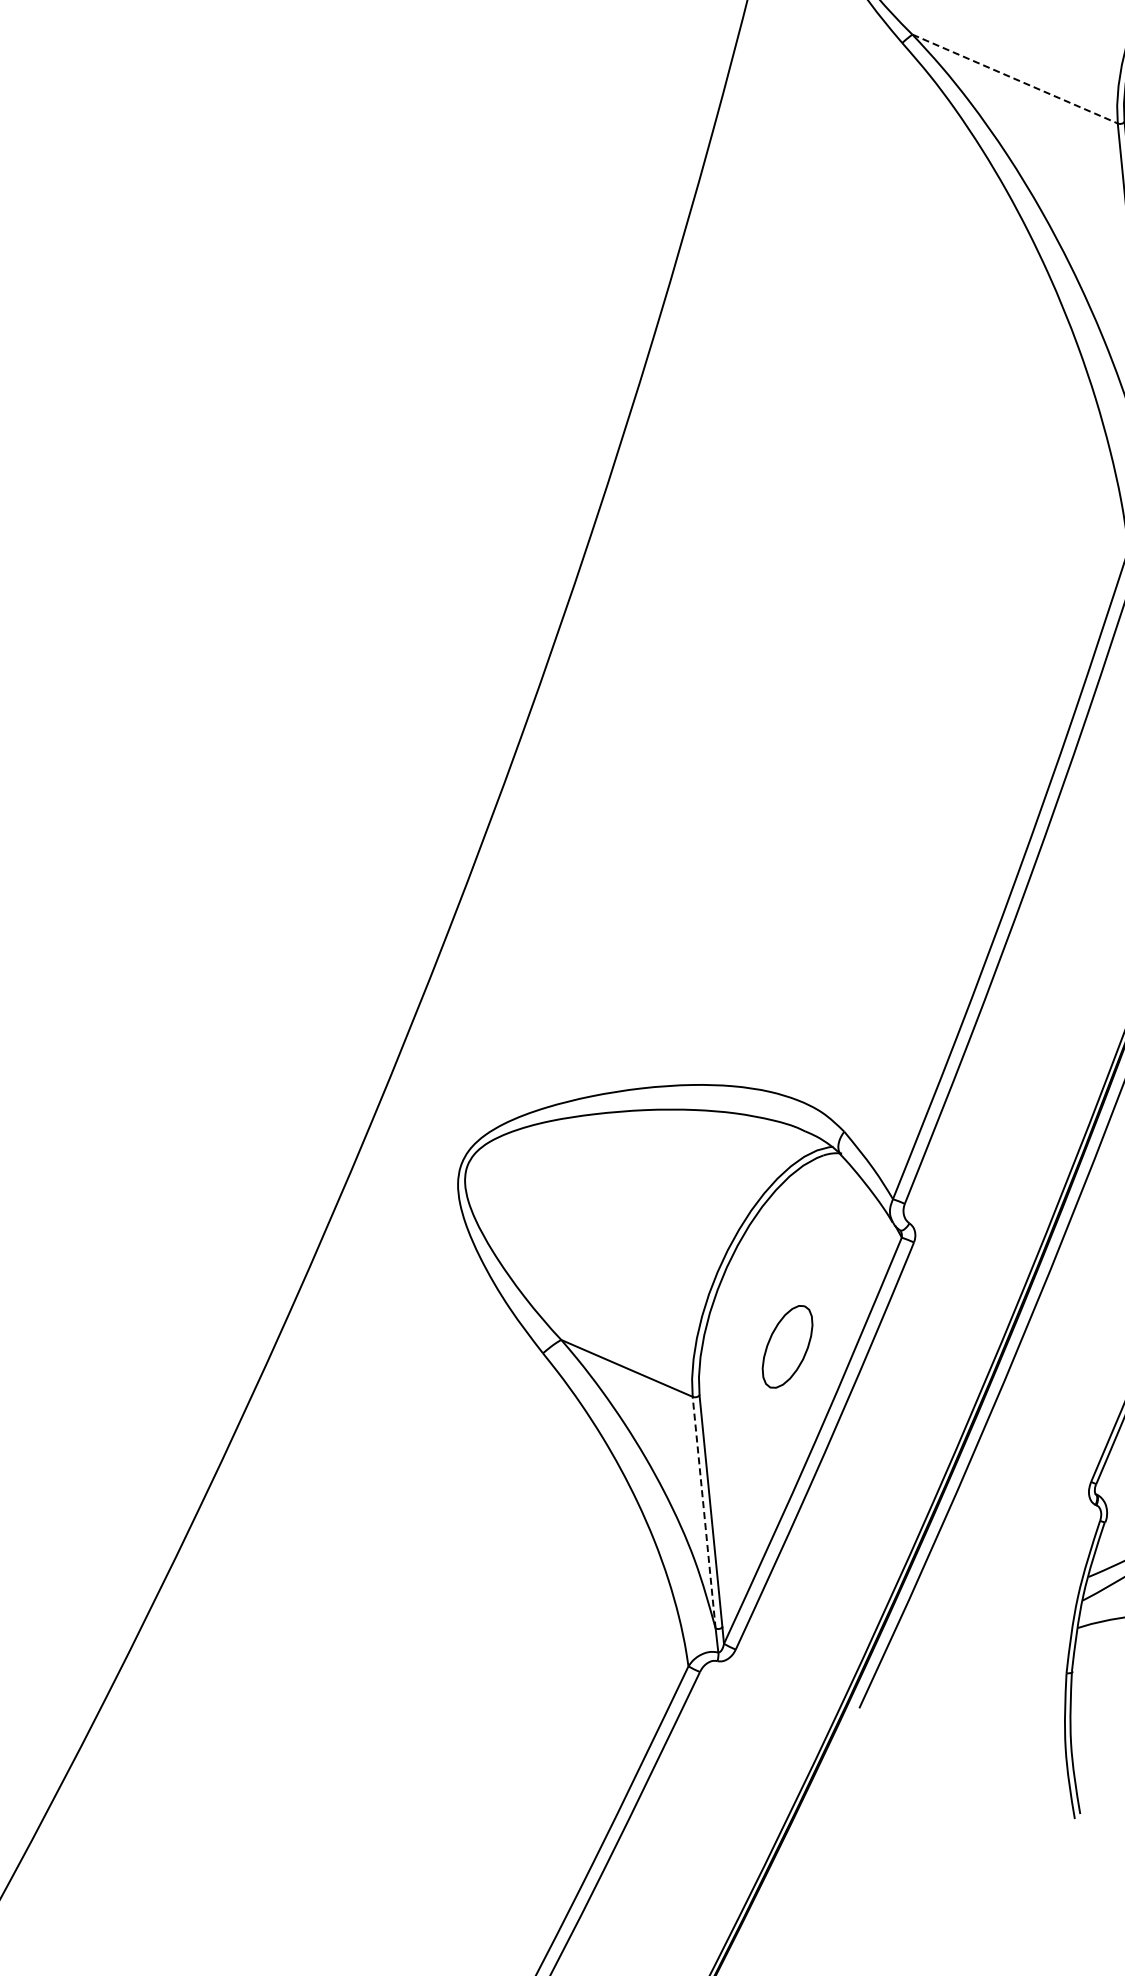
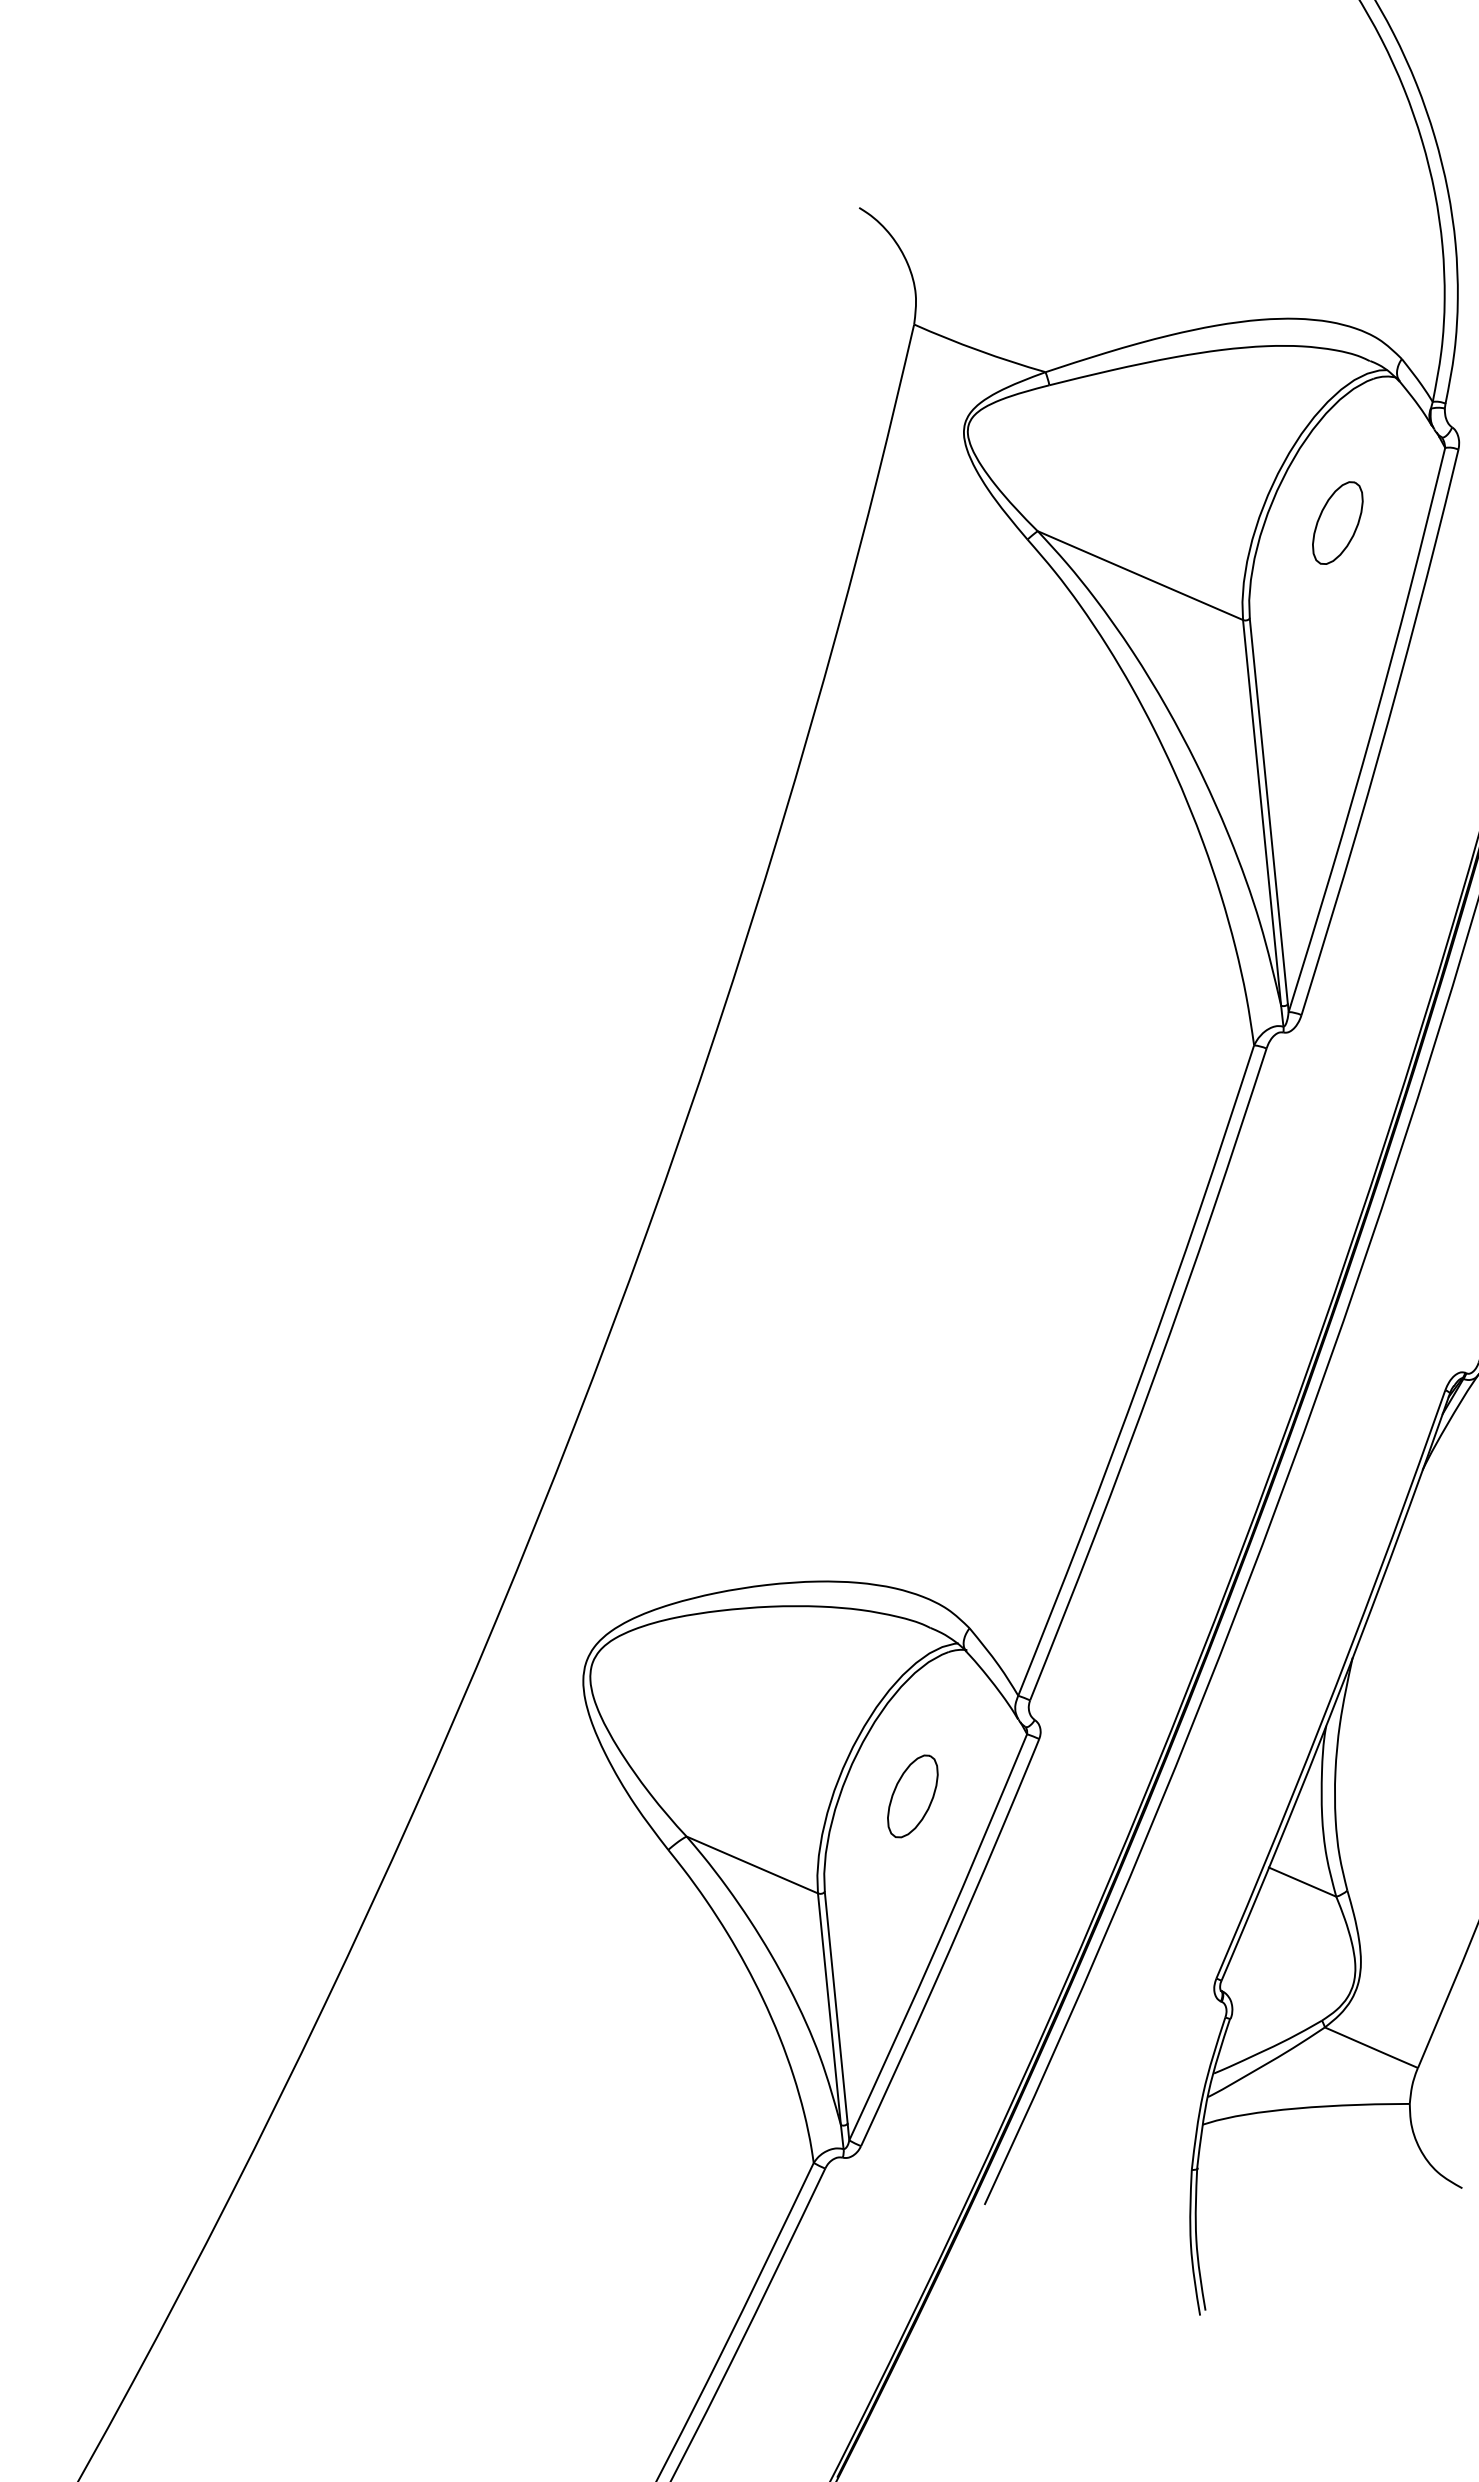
line: (1015, 78) -> (1140, 575), dashed -> solid
part: (787, 1346) -> (912, 1796), moved
line: (704, 1511) -> (829, 2008), dashed -> solid

